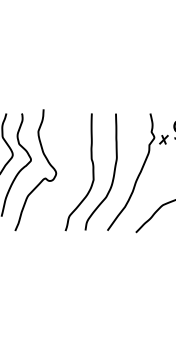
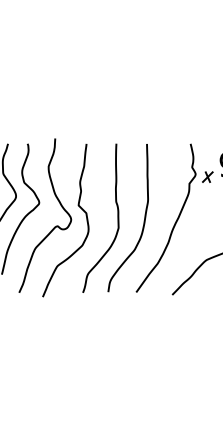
curve: (61, 162) -> (77, 205), added

